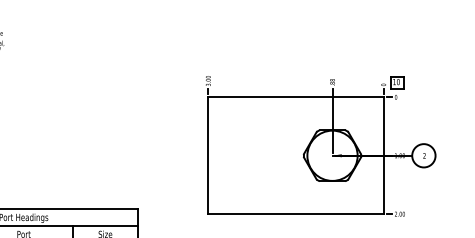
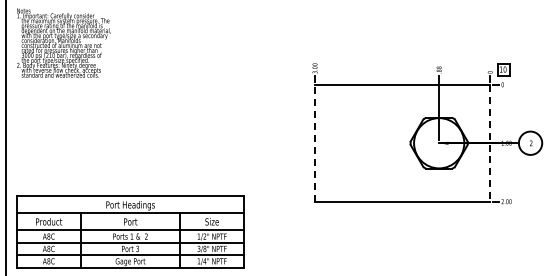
line: (208, 155) -> (315, 142), solid -> dashed
line: (383, 156) -> (490, 143), solid -> dashed

